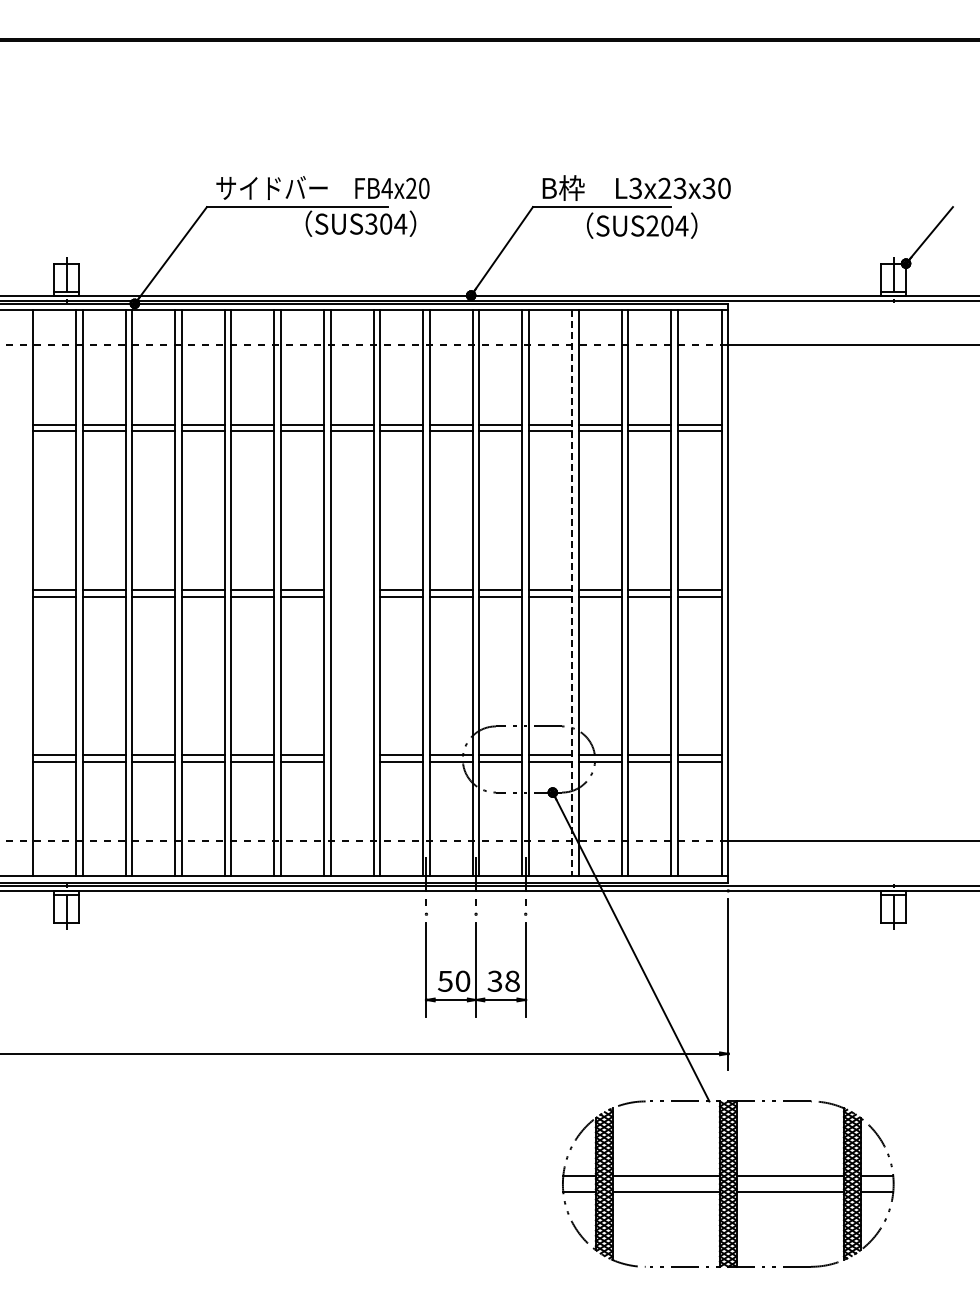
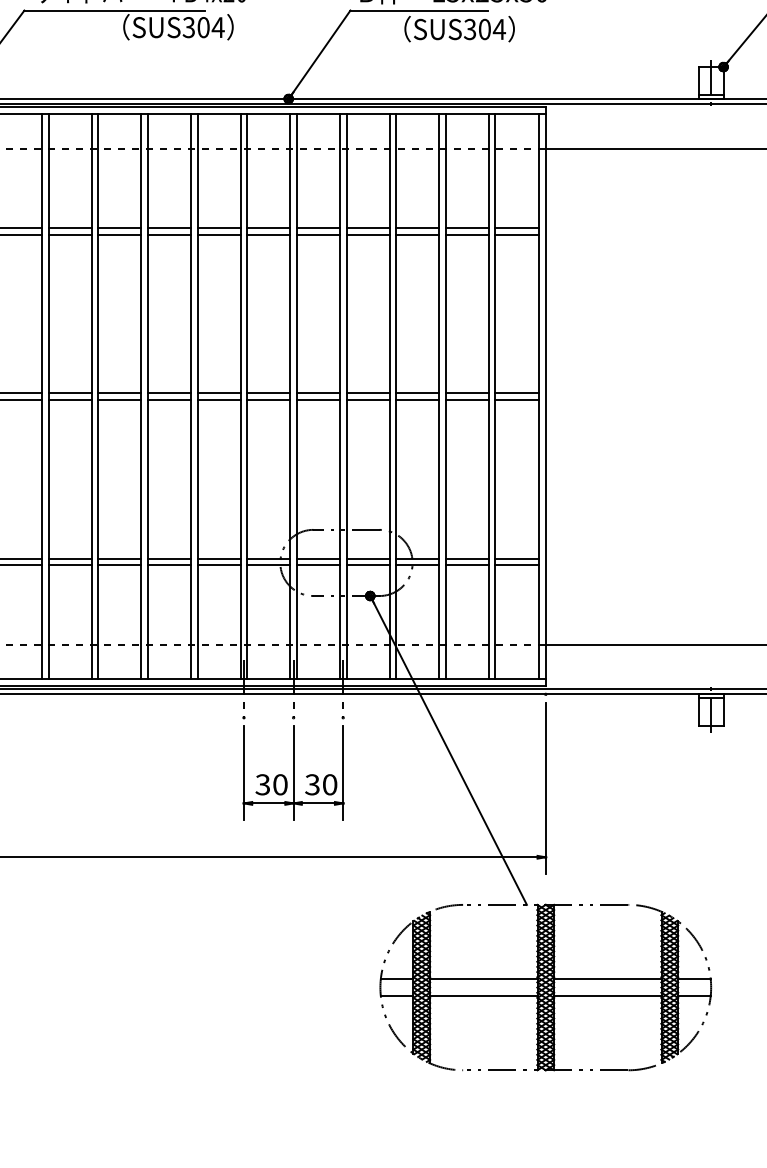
text: (652, 225) -> (470, 28), SUS204 -> SUS304
line: (351, 589) -> (169, 392), added
line: (572, 593) -> (390, 396), dashed -> solid
line: (351, 596) -> (169, 399), added
line: (351, 755) -> (169, 558), added
line: (351, 761) -> (169, 564), added
text: (445, 980) -> (263, 783), 50 -> 30
text: (512, 981) -> (330, 784), 38 -> 30

